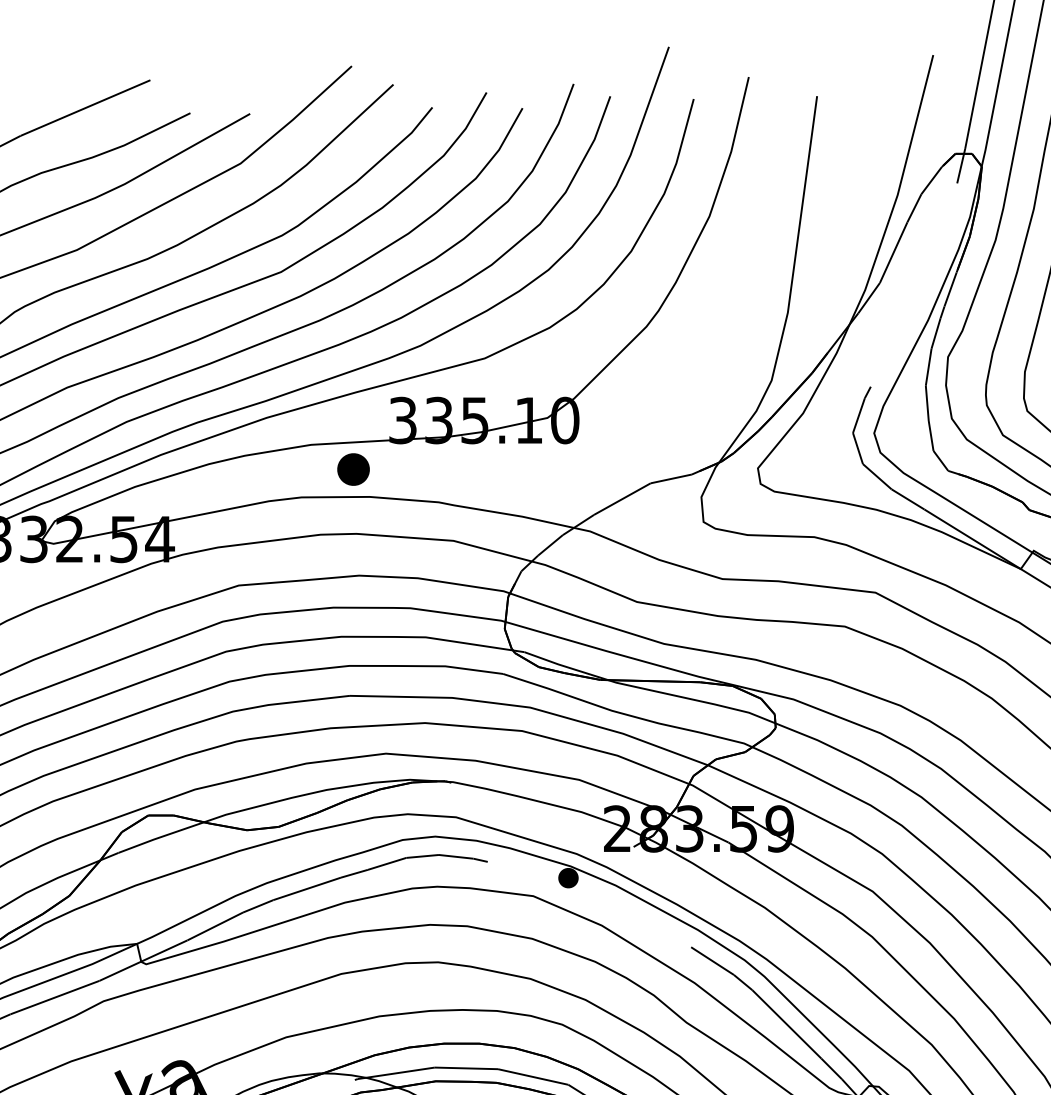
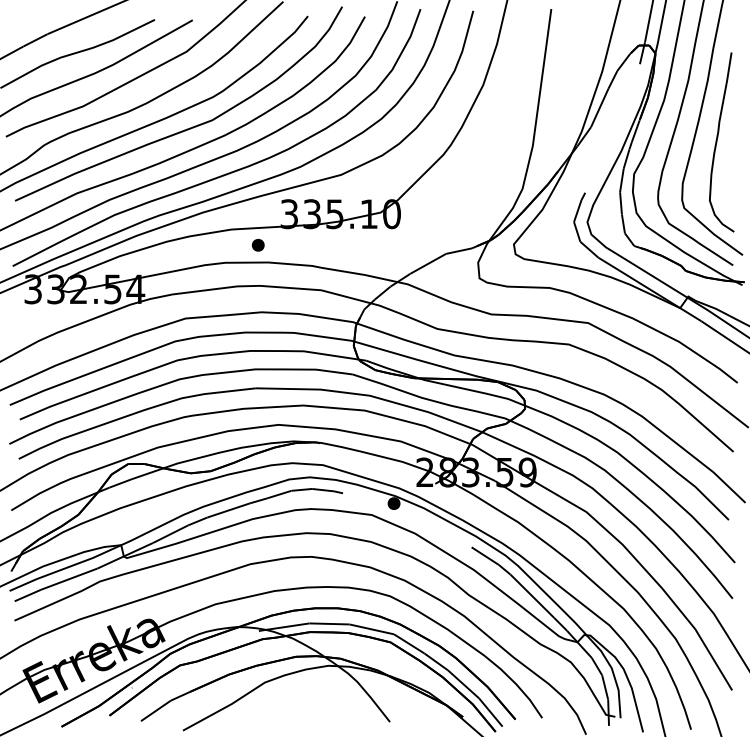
part: (354, 470) -> (258, 245), size x0.62

